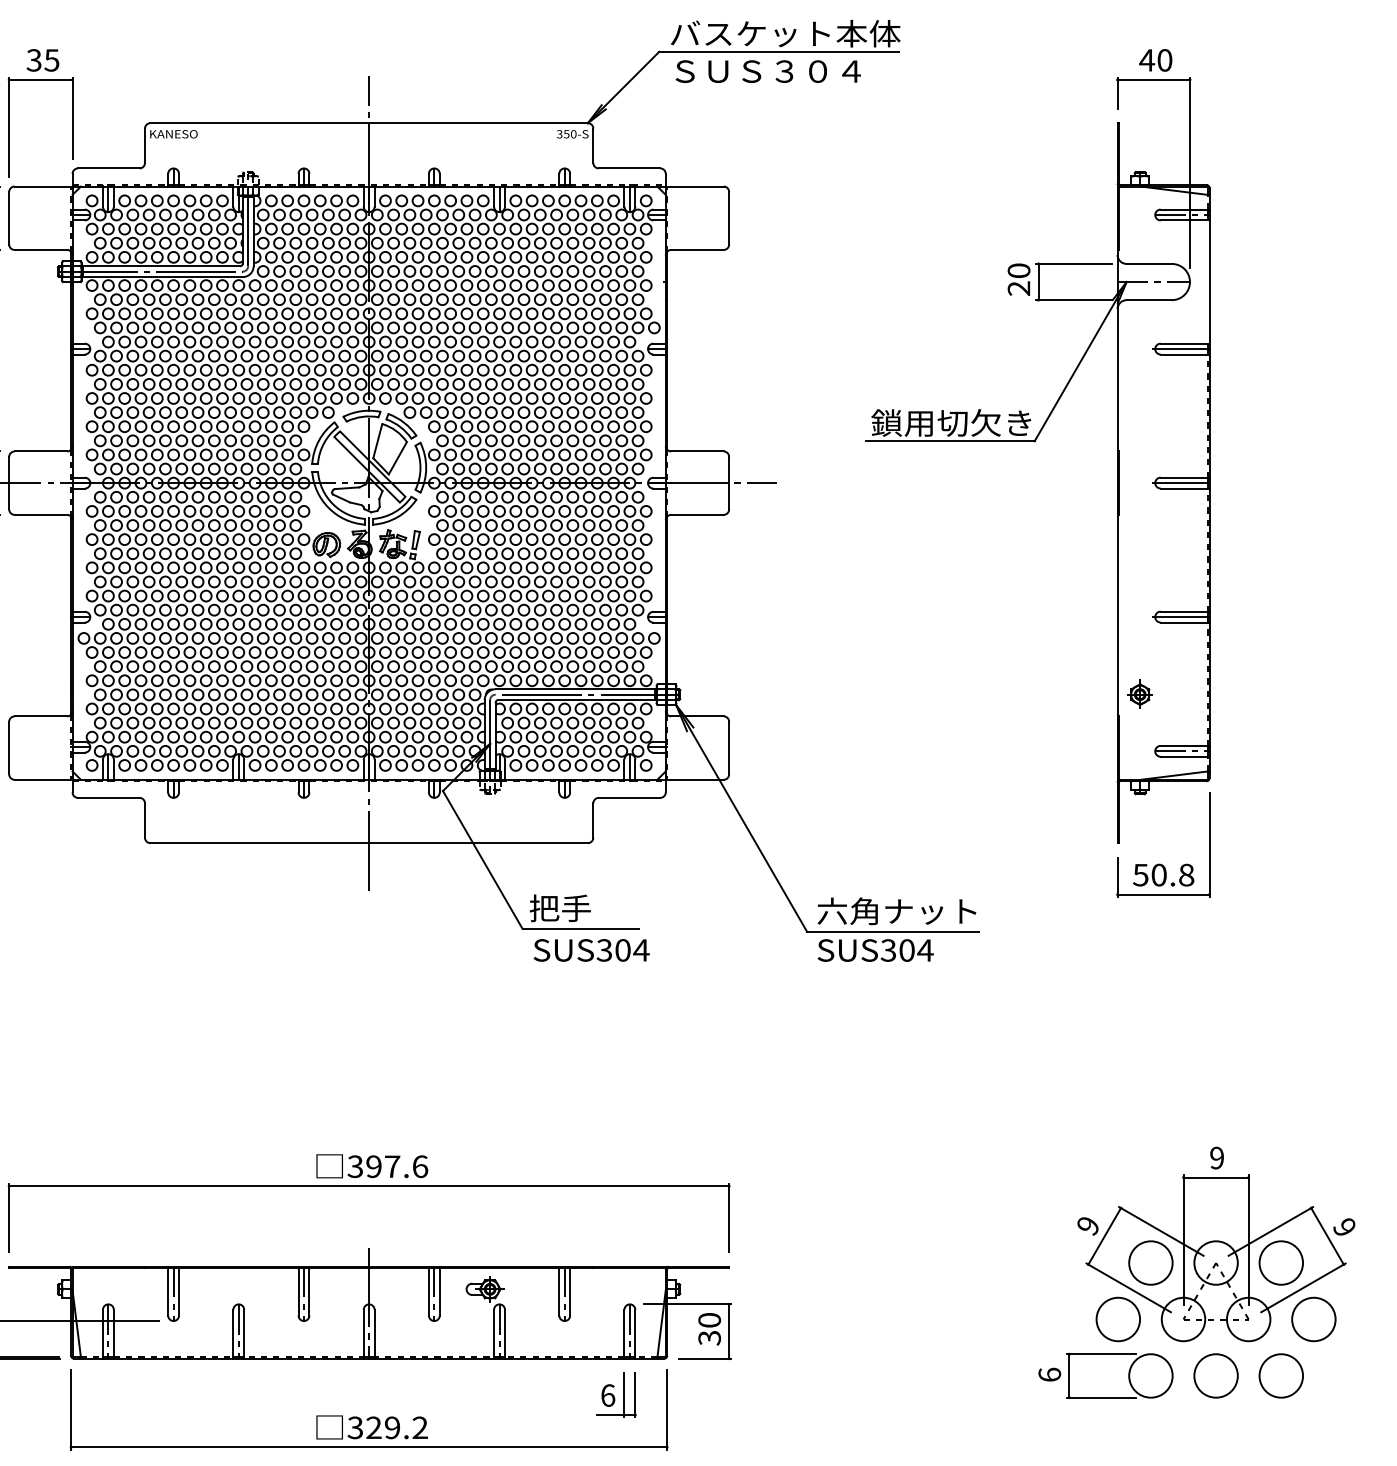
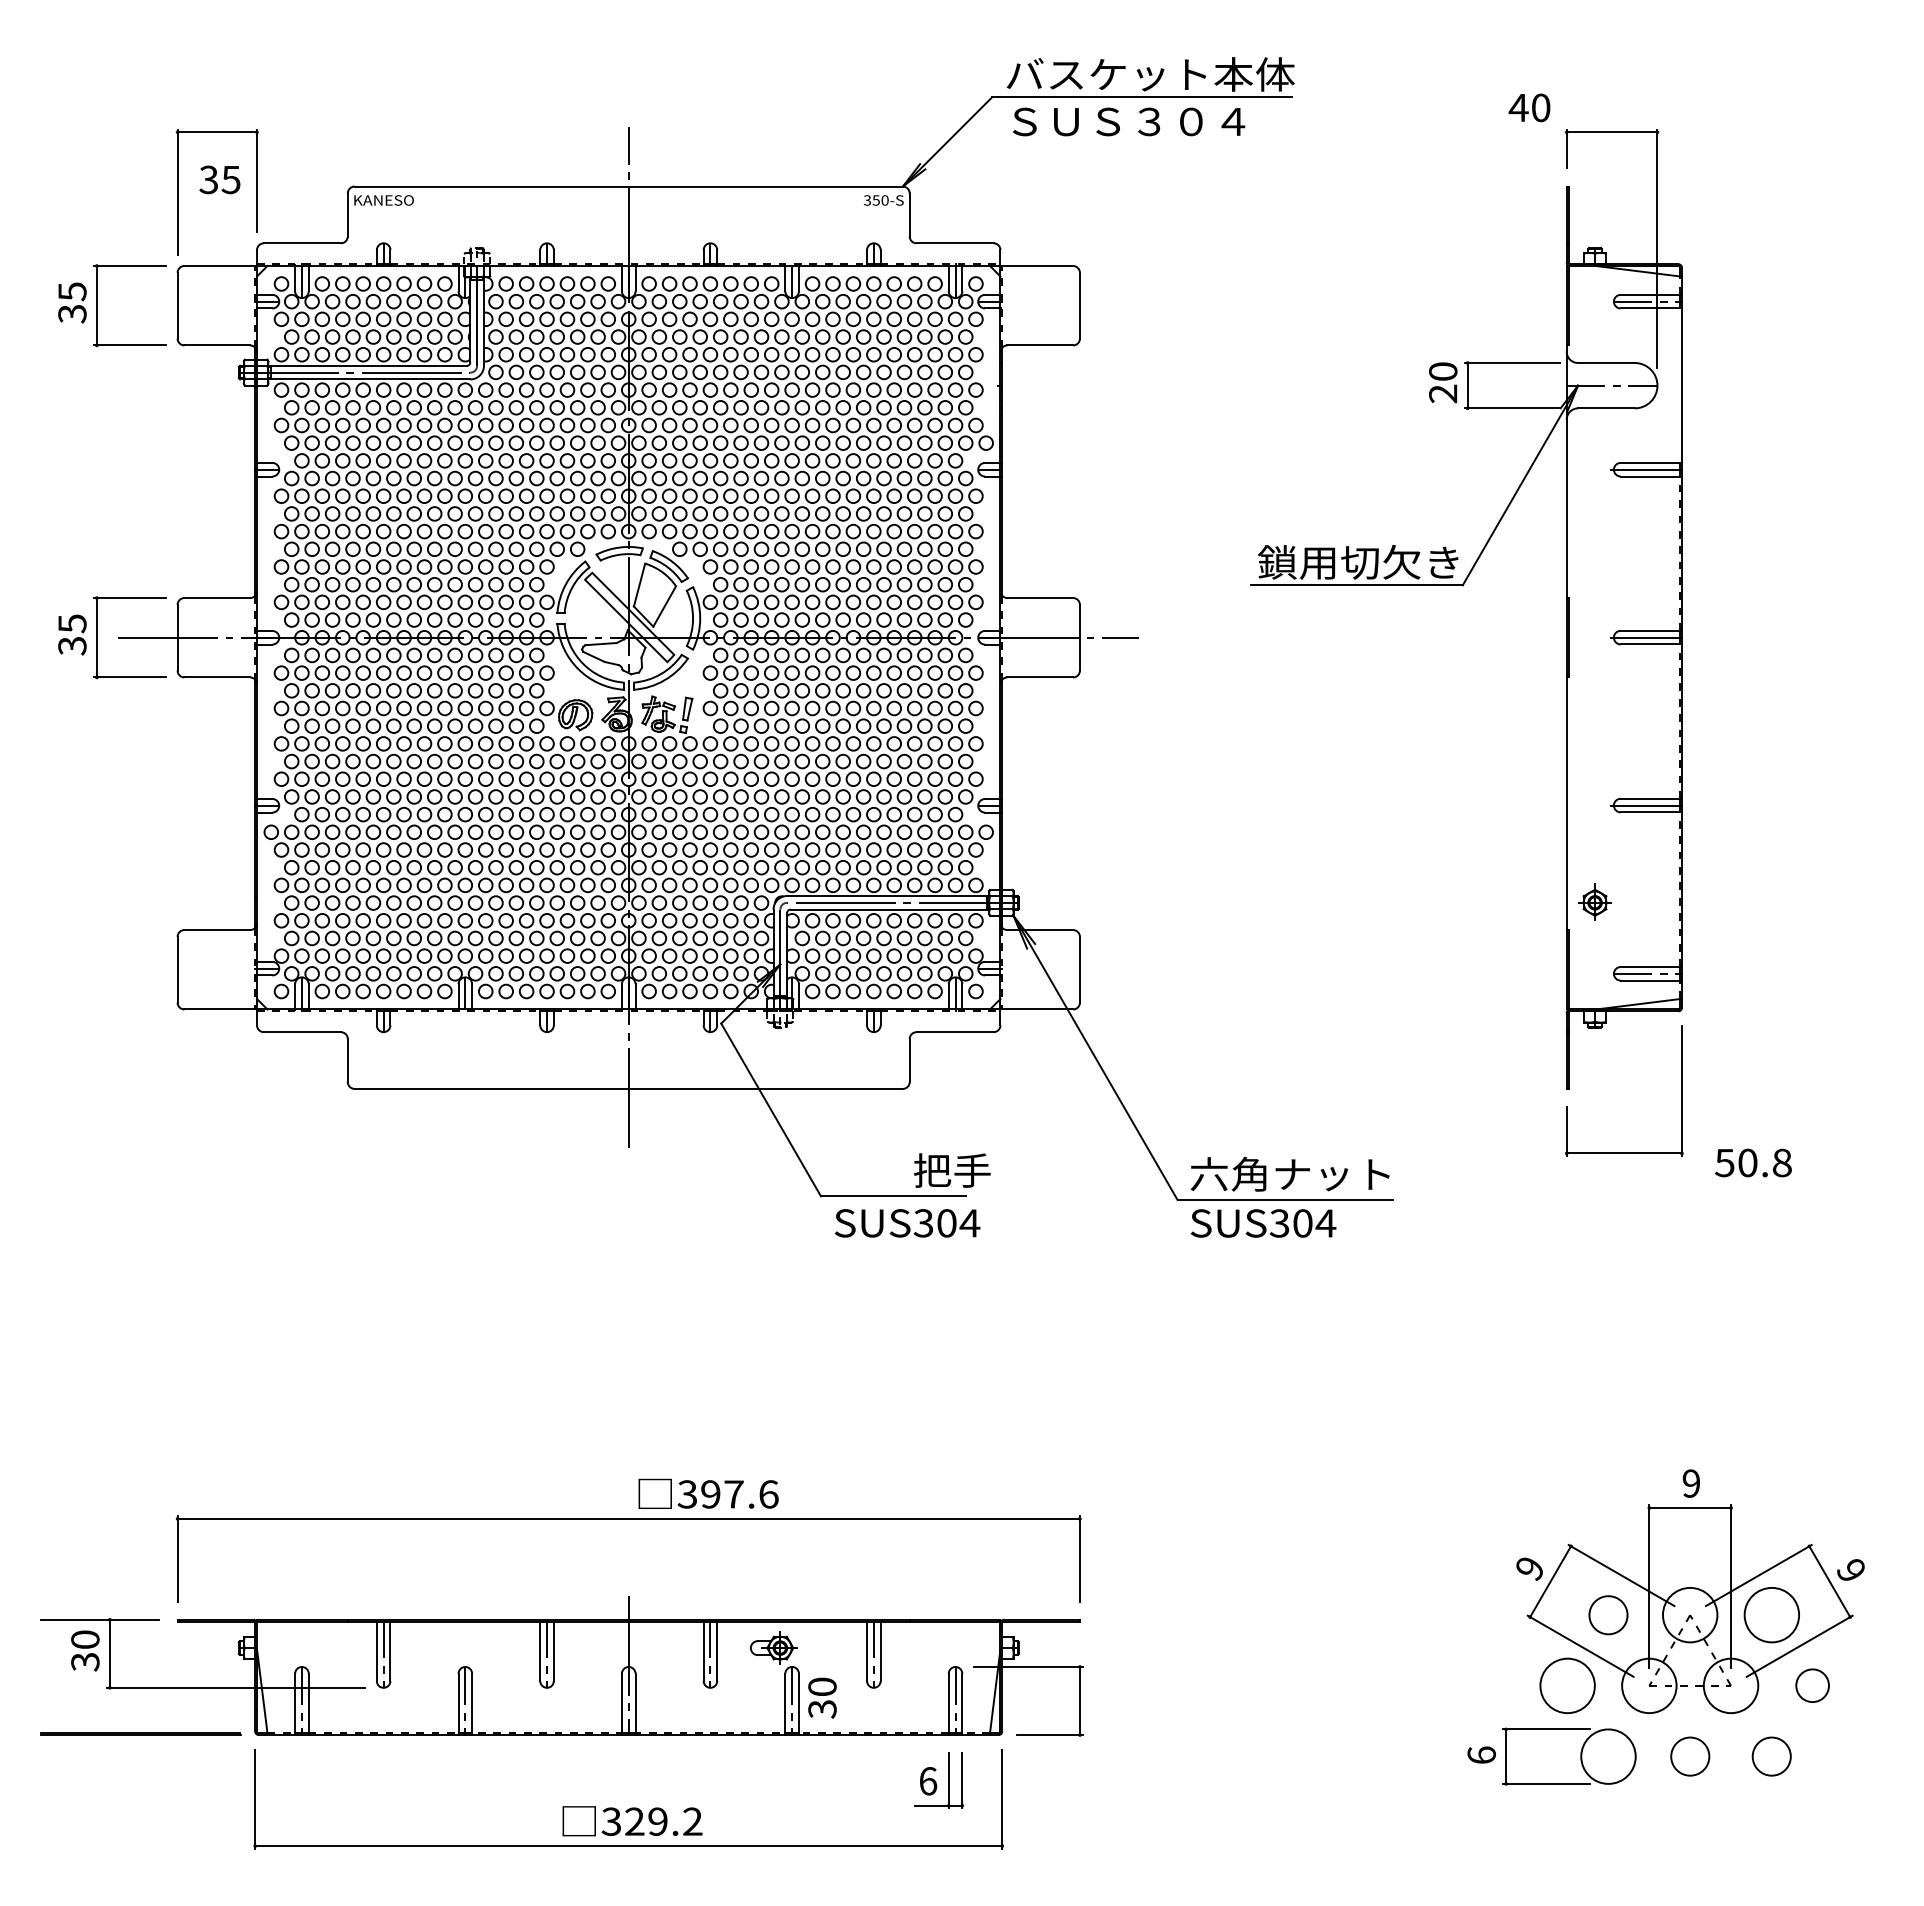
text: (42, 60) -> (219, 179), moved
text: (1155, 60) -> (1529, 107), moved
text: (1163, 874) -> (1753, 1162), moved
text: (560, 908) -> (952, 1170), moved
text: (372, 1165) -> (708, 1493), moved
circle: (1150, 1263) -> (1608, 1615), size x0.7
circle: (1313, 1319) -> (1812, 1685), size x0.6
text: (709, 1328) -> (822, 1697), moved
circle: (1216, 1375) -> (1690, 1756), size x0.7
circle: (1280, 1375) -> (1771, 1756), size x0.7

